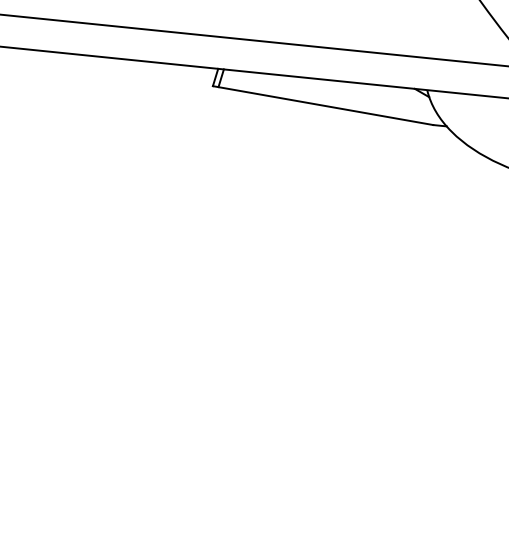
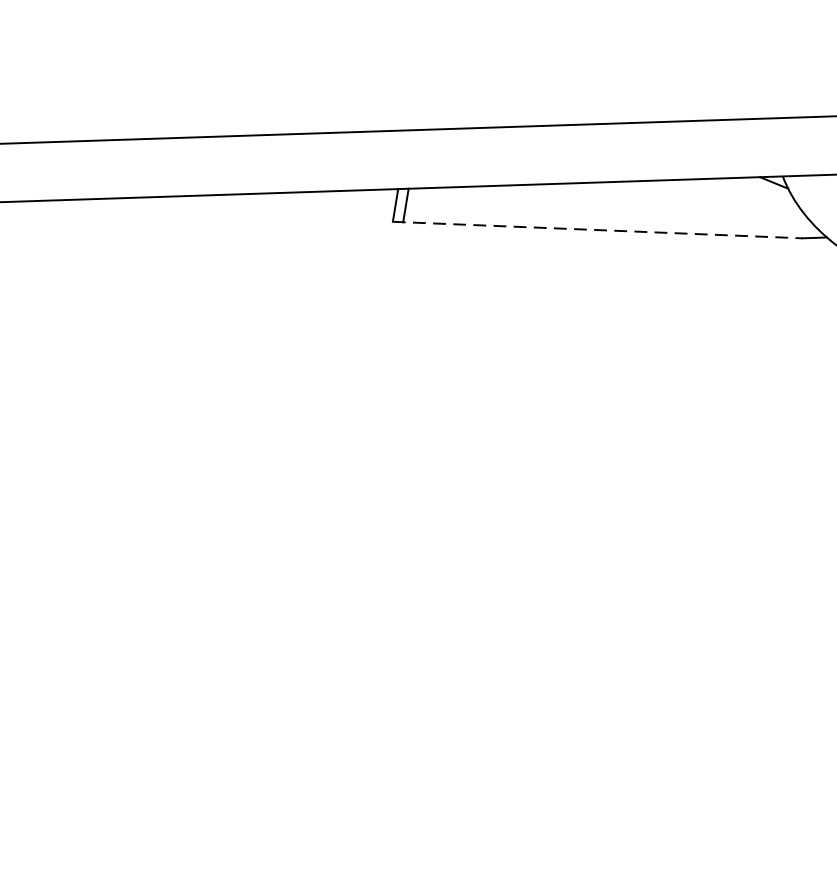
line: (323, 105) -> (598, 229), solid -> dashed

